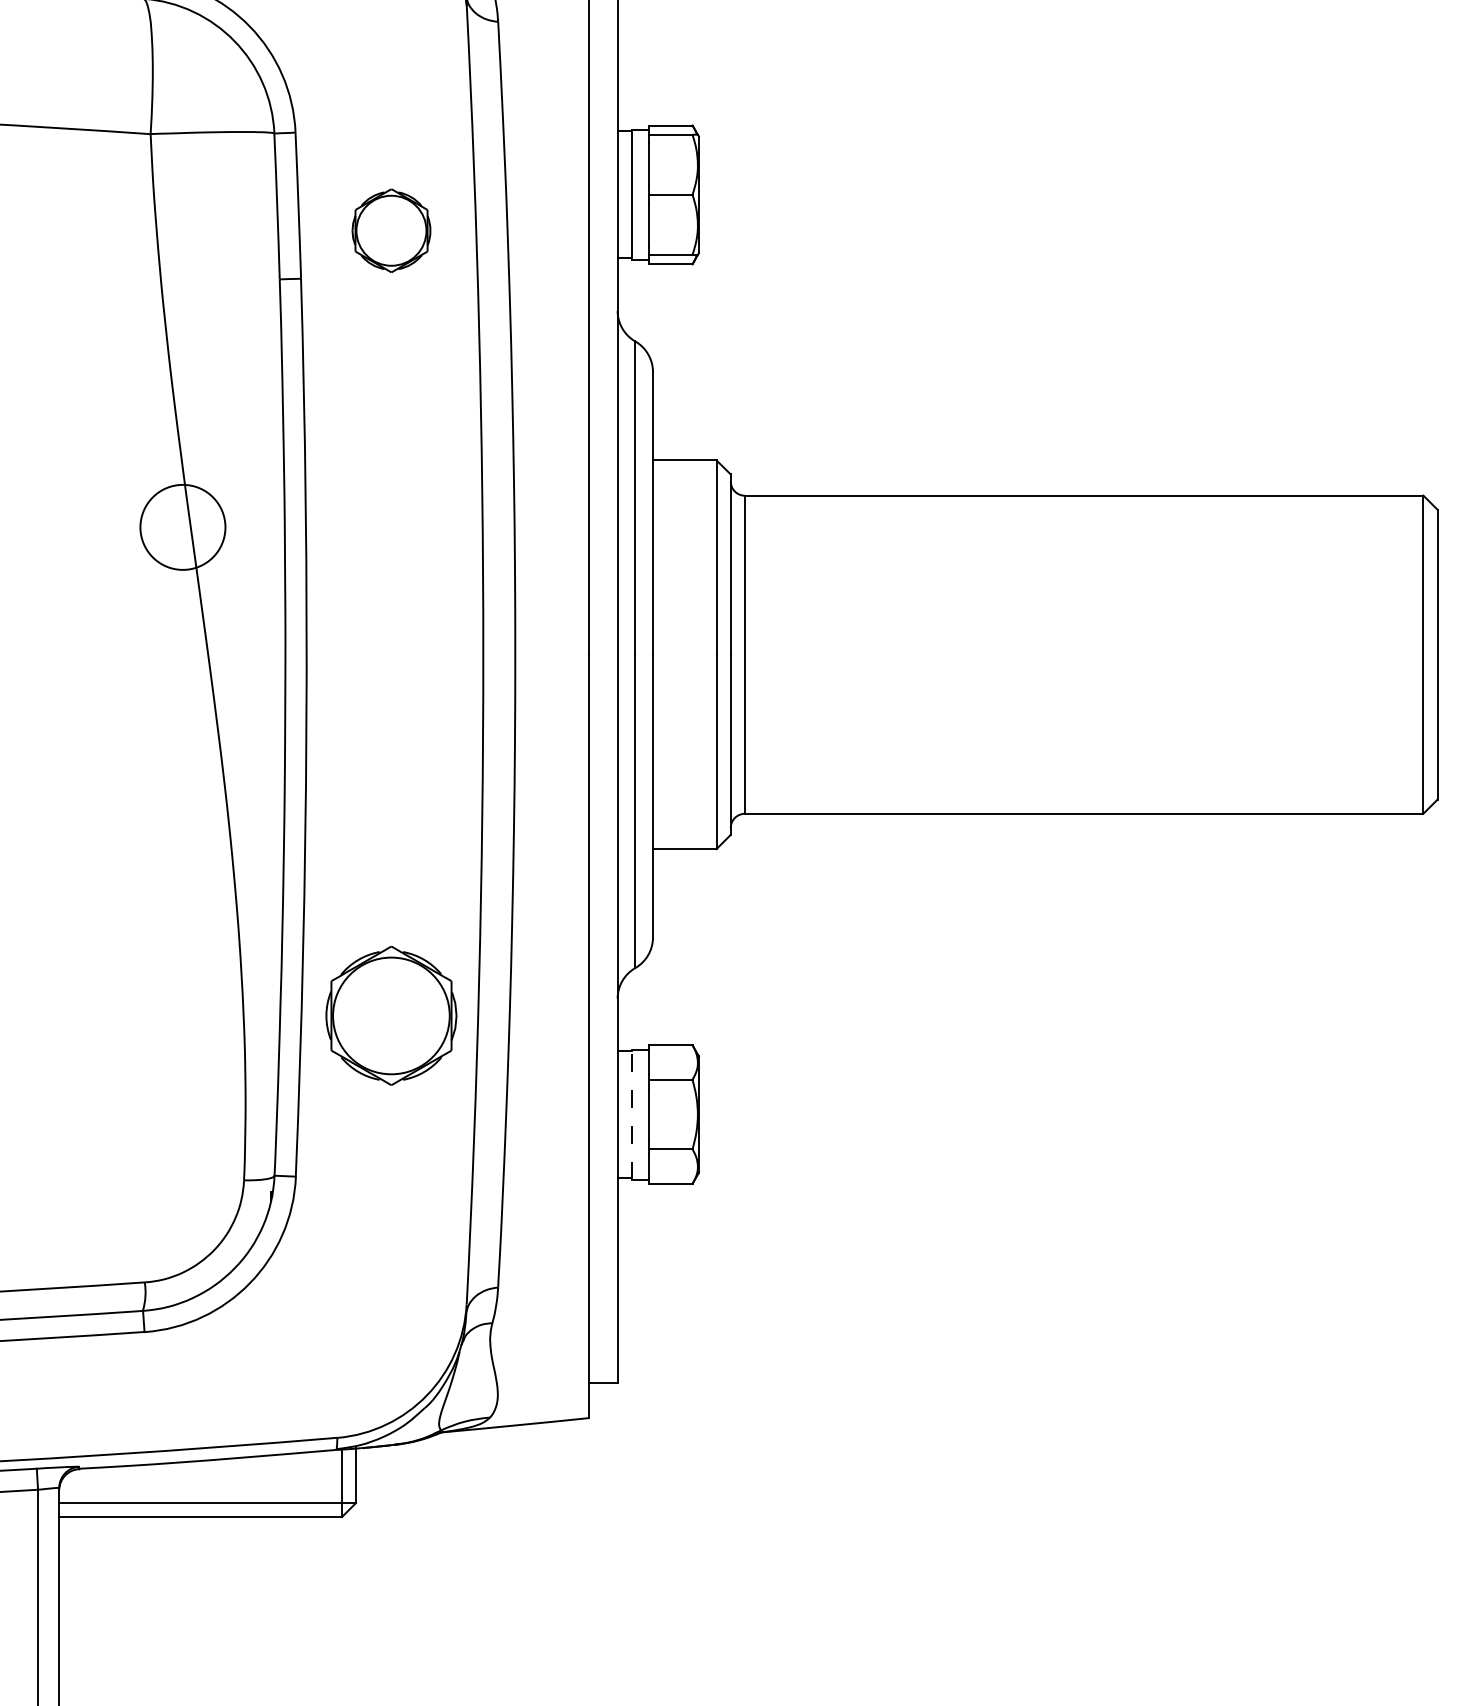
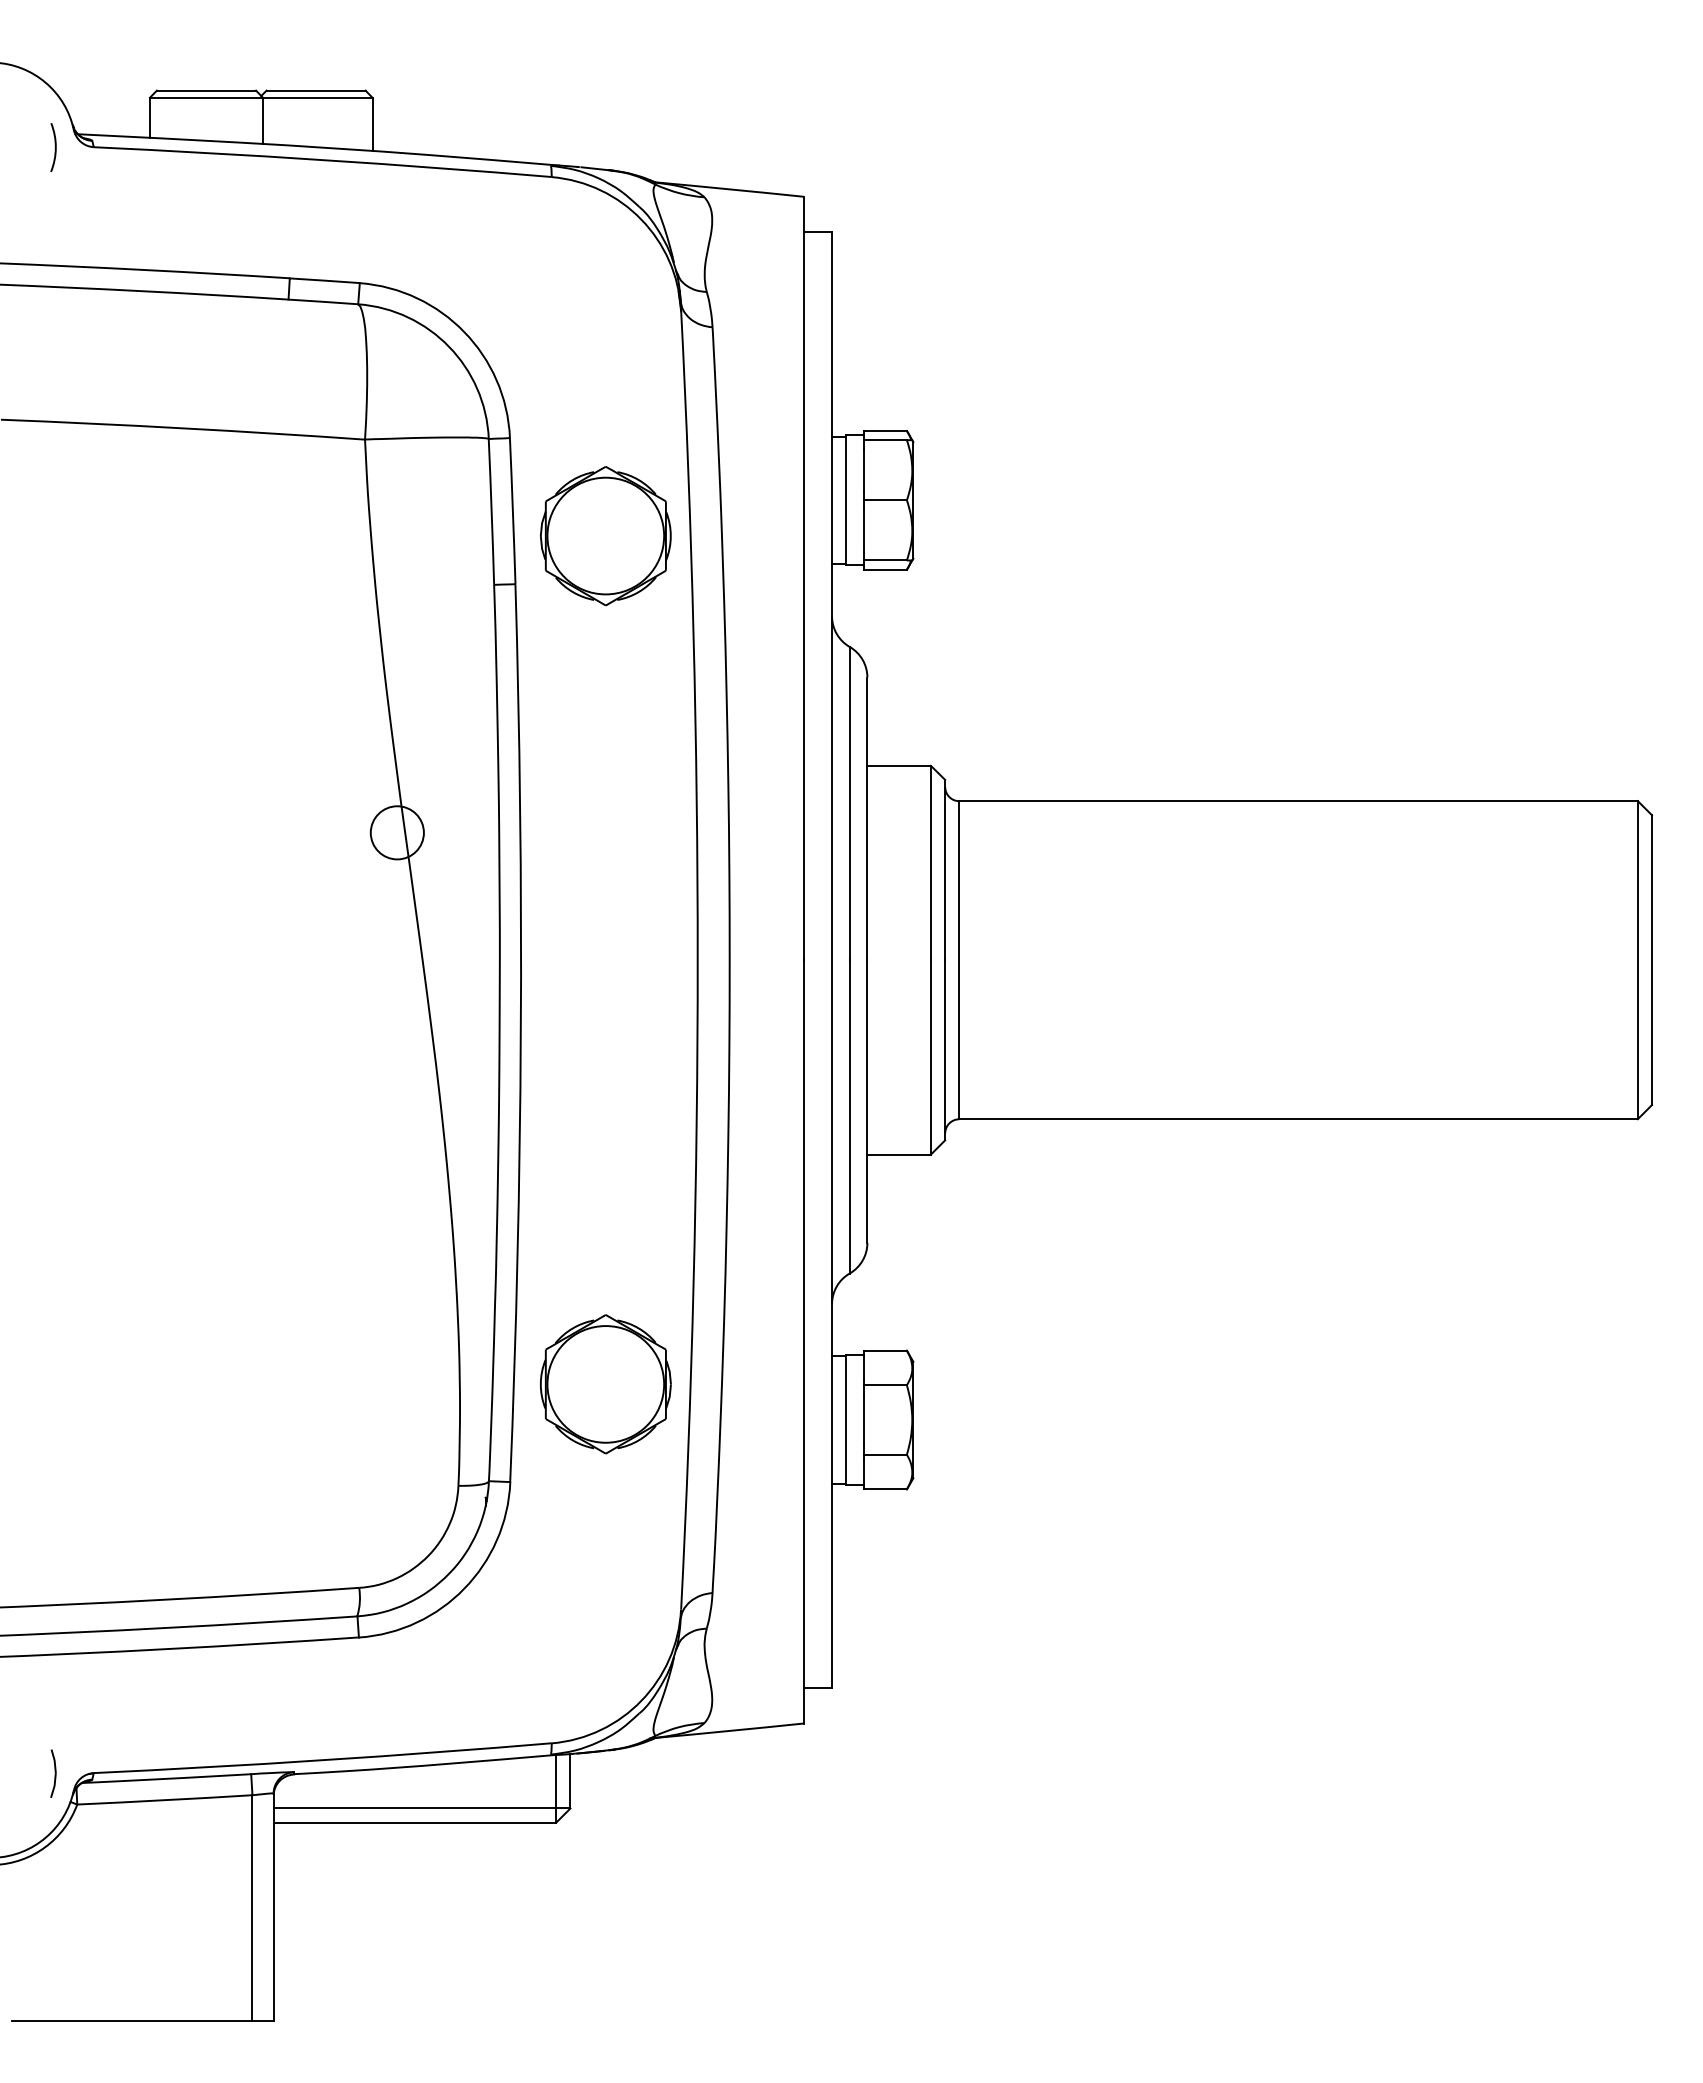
part: (391, 231) -> (605, 536), size x1.67
circle: (182, 527) -> (396, 832), size x0.62
part: (391, 1016) -> (605, 1384), moved
line: (632, 1114) -> (846, 1419), dashed -> solid

